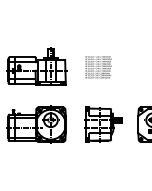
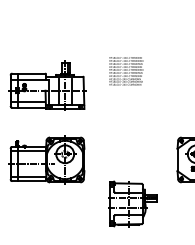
text: (98, 67) -> (126, 71), moved
part: (103, 124) -> (132, 203), moved

